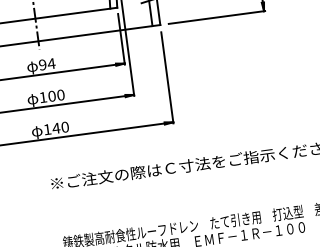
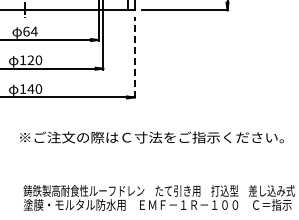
text: (42, 64) -> (26, 31), 94 -> 64
line: (167, 77) -> (134, 57), solid -> dashed
text: (51, 96) -> (30, 60), 100 -> 120

